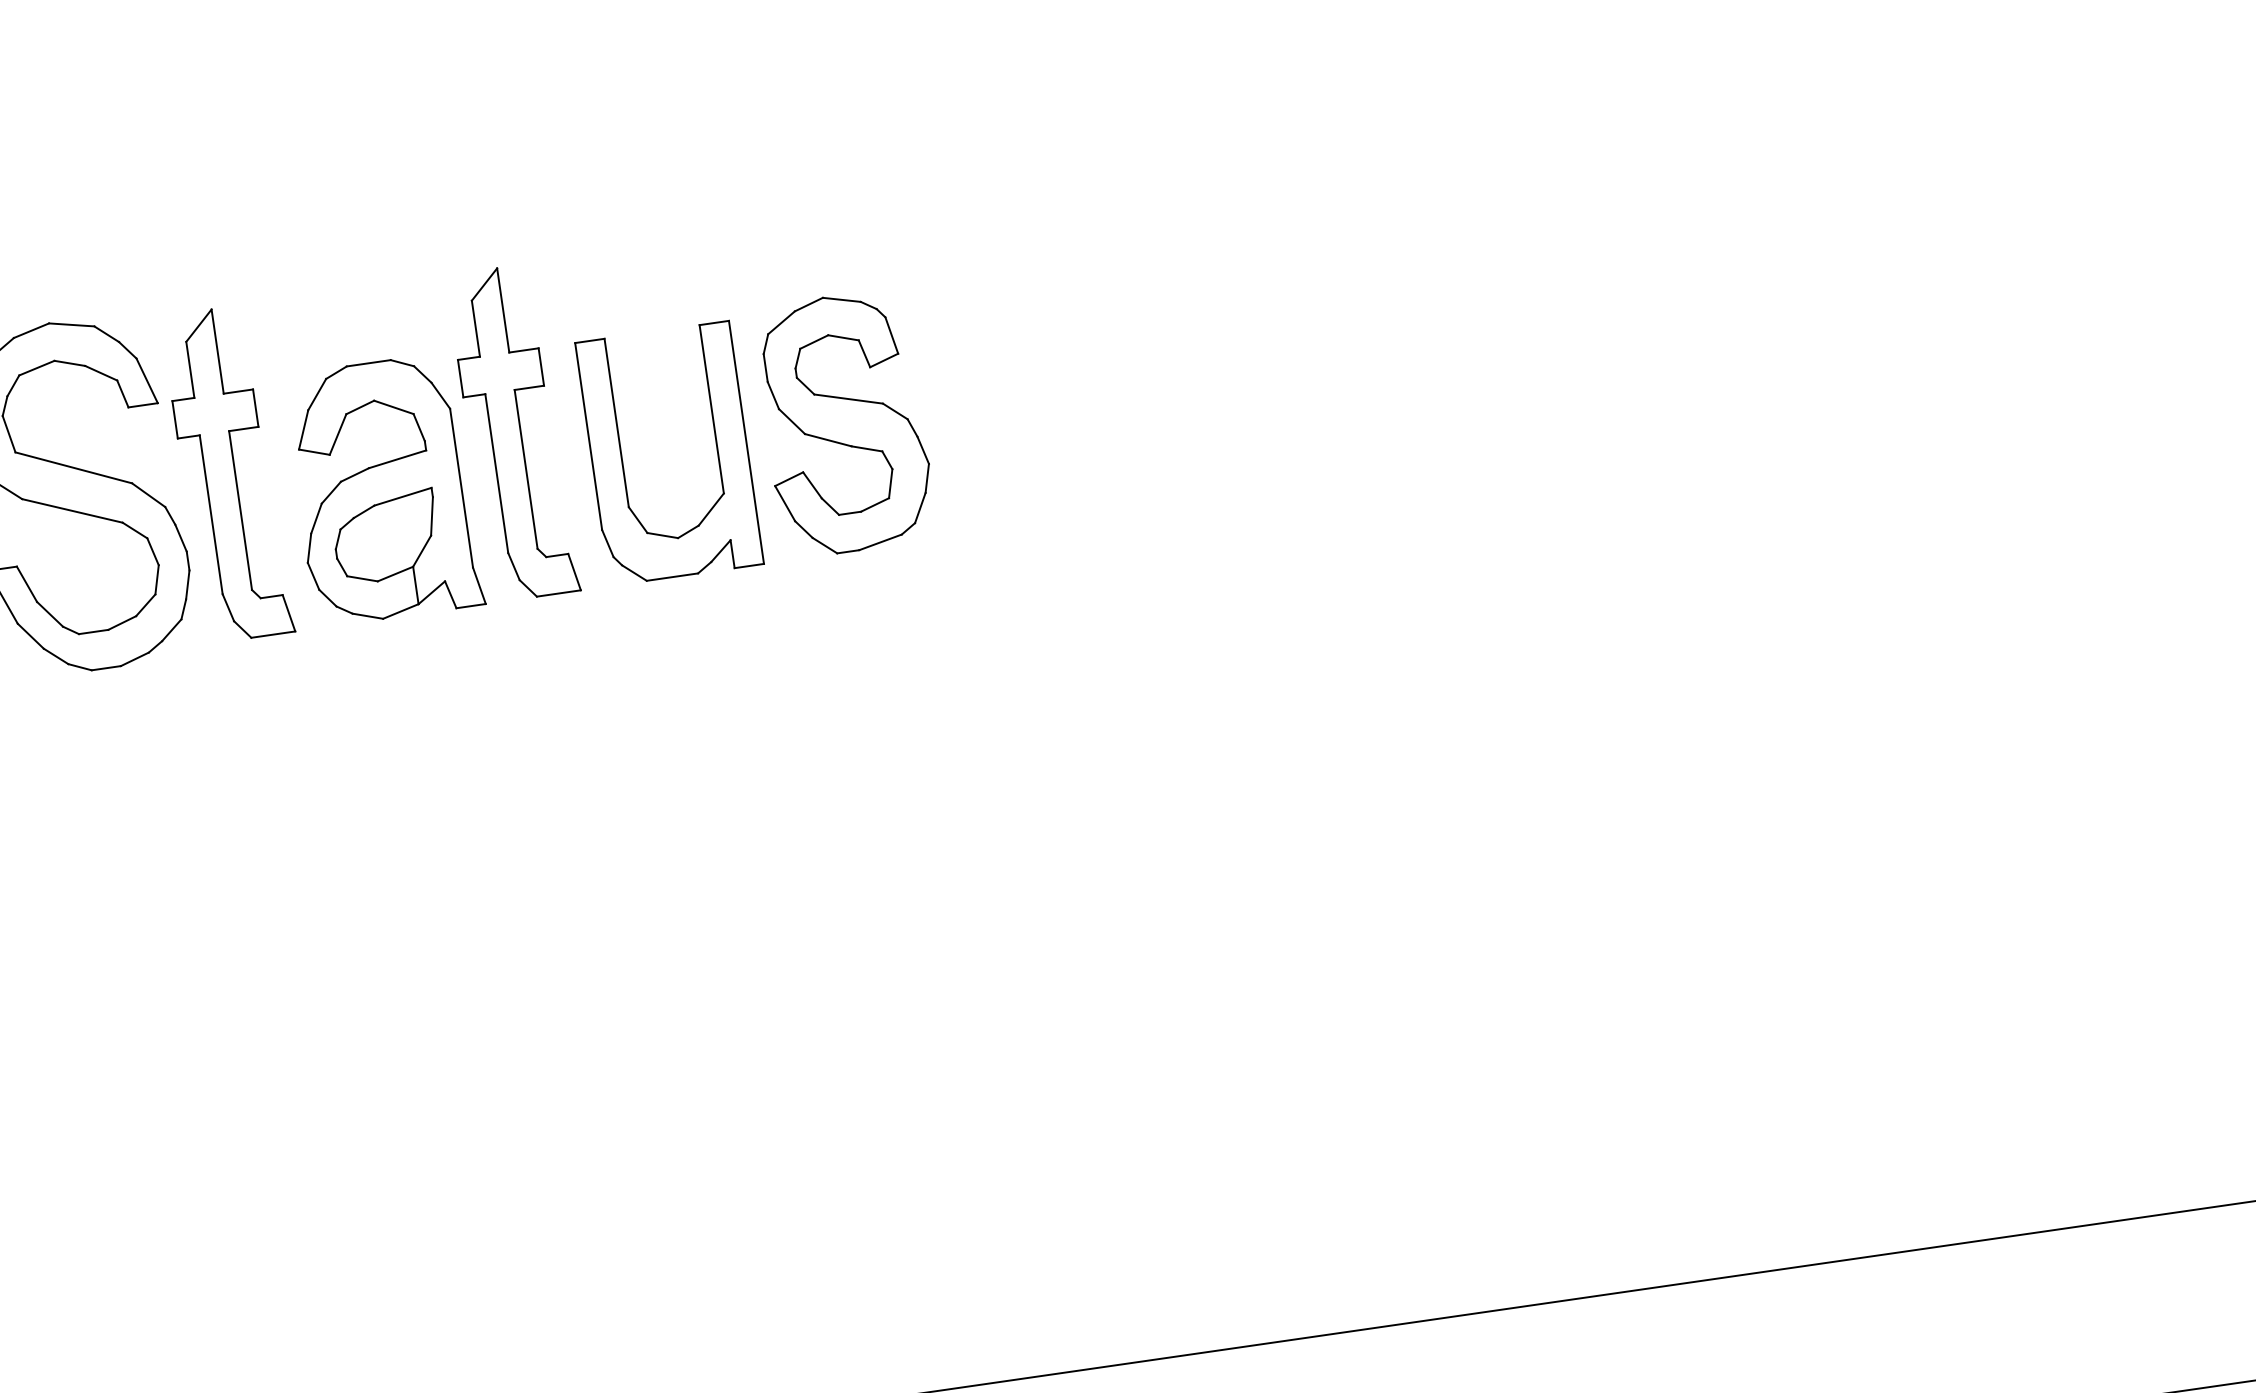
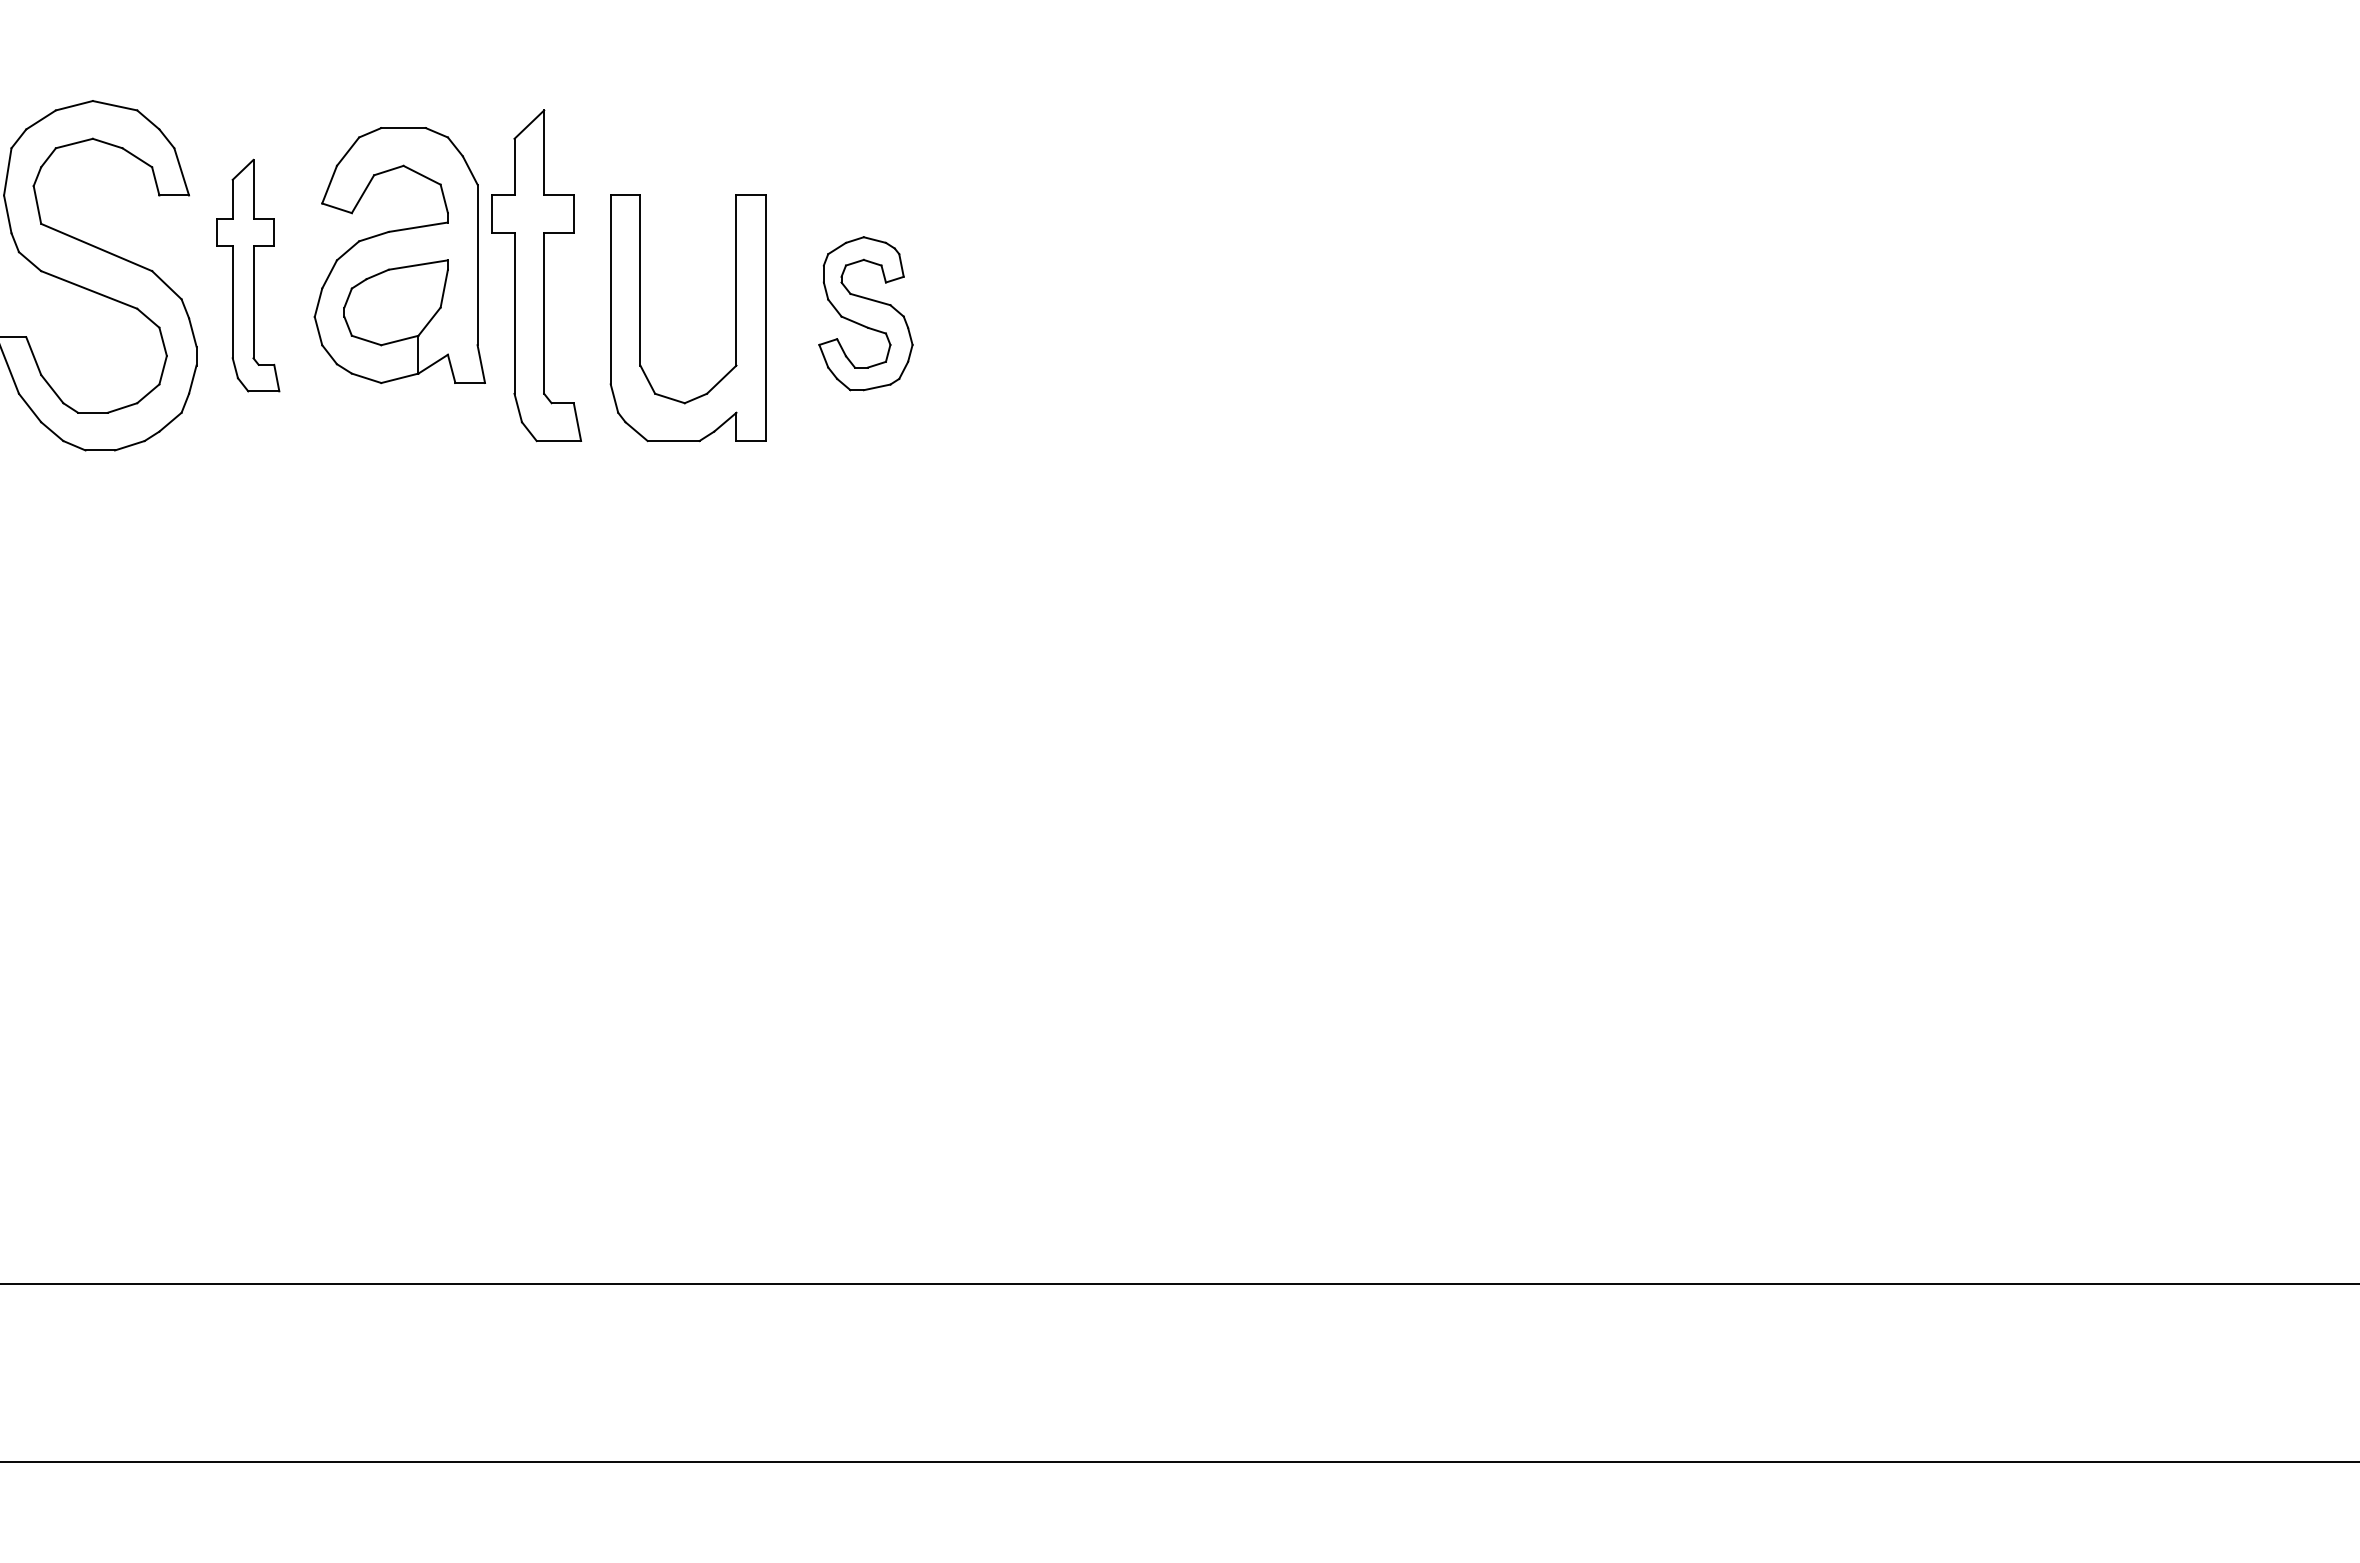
part: (844, 423) -> (865, 313), size x0.6
part: (228, 473) -> (248, 275), size x0.7
part: (382, 489) -> (399, 255), moved

